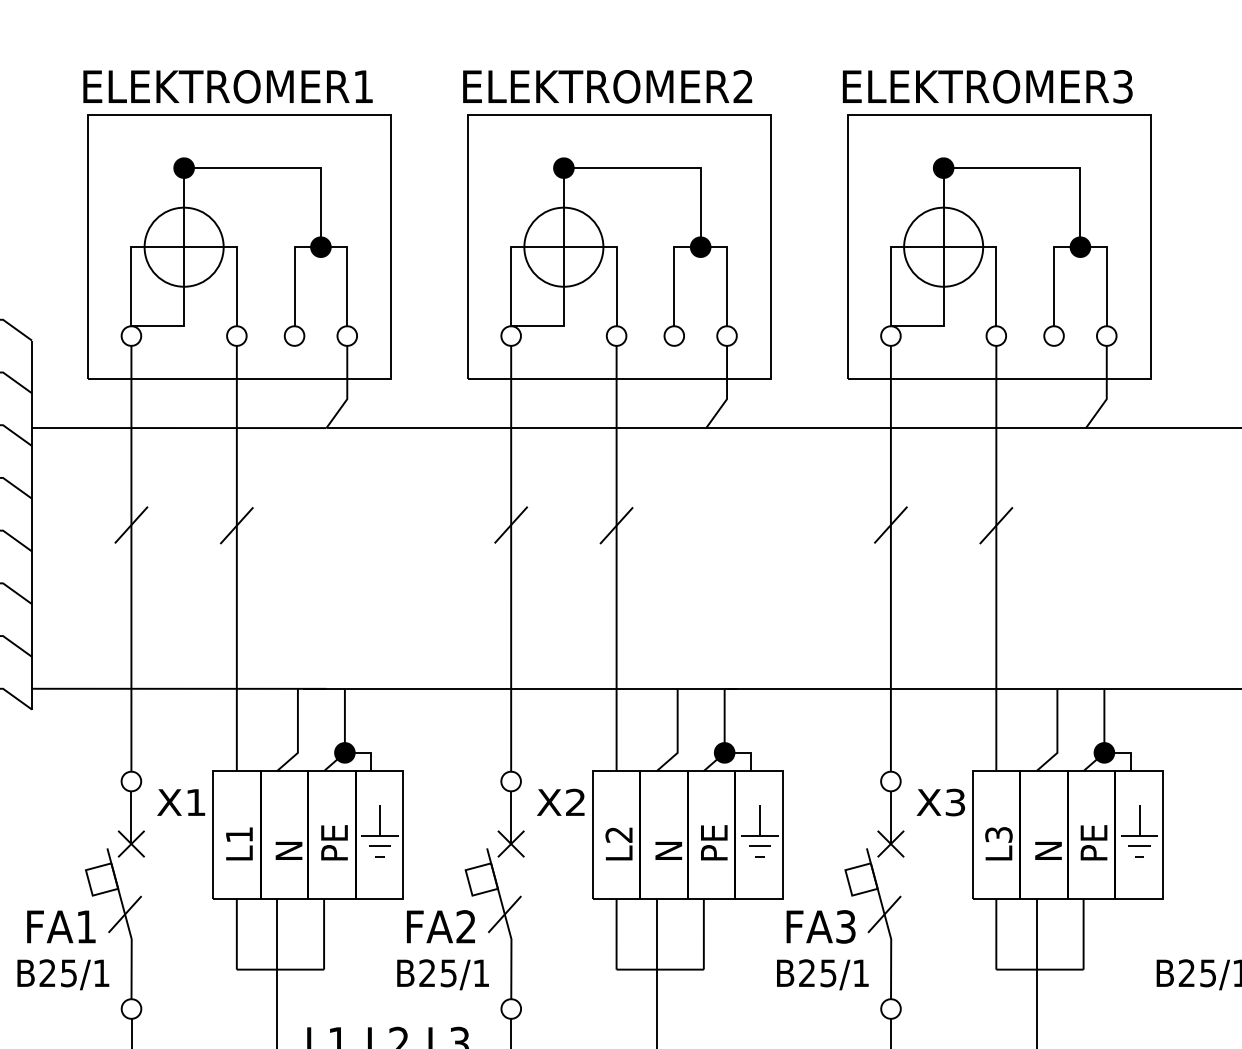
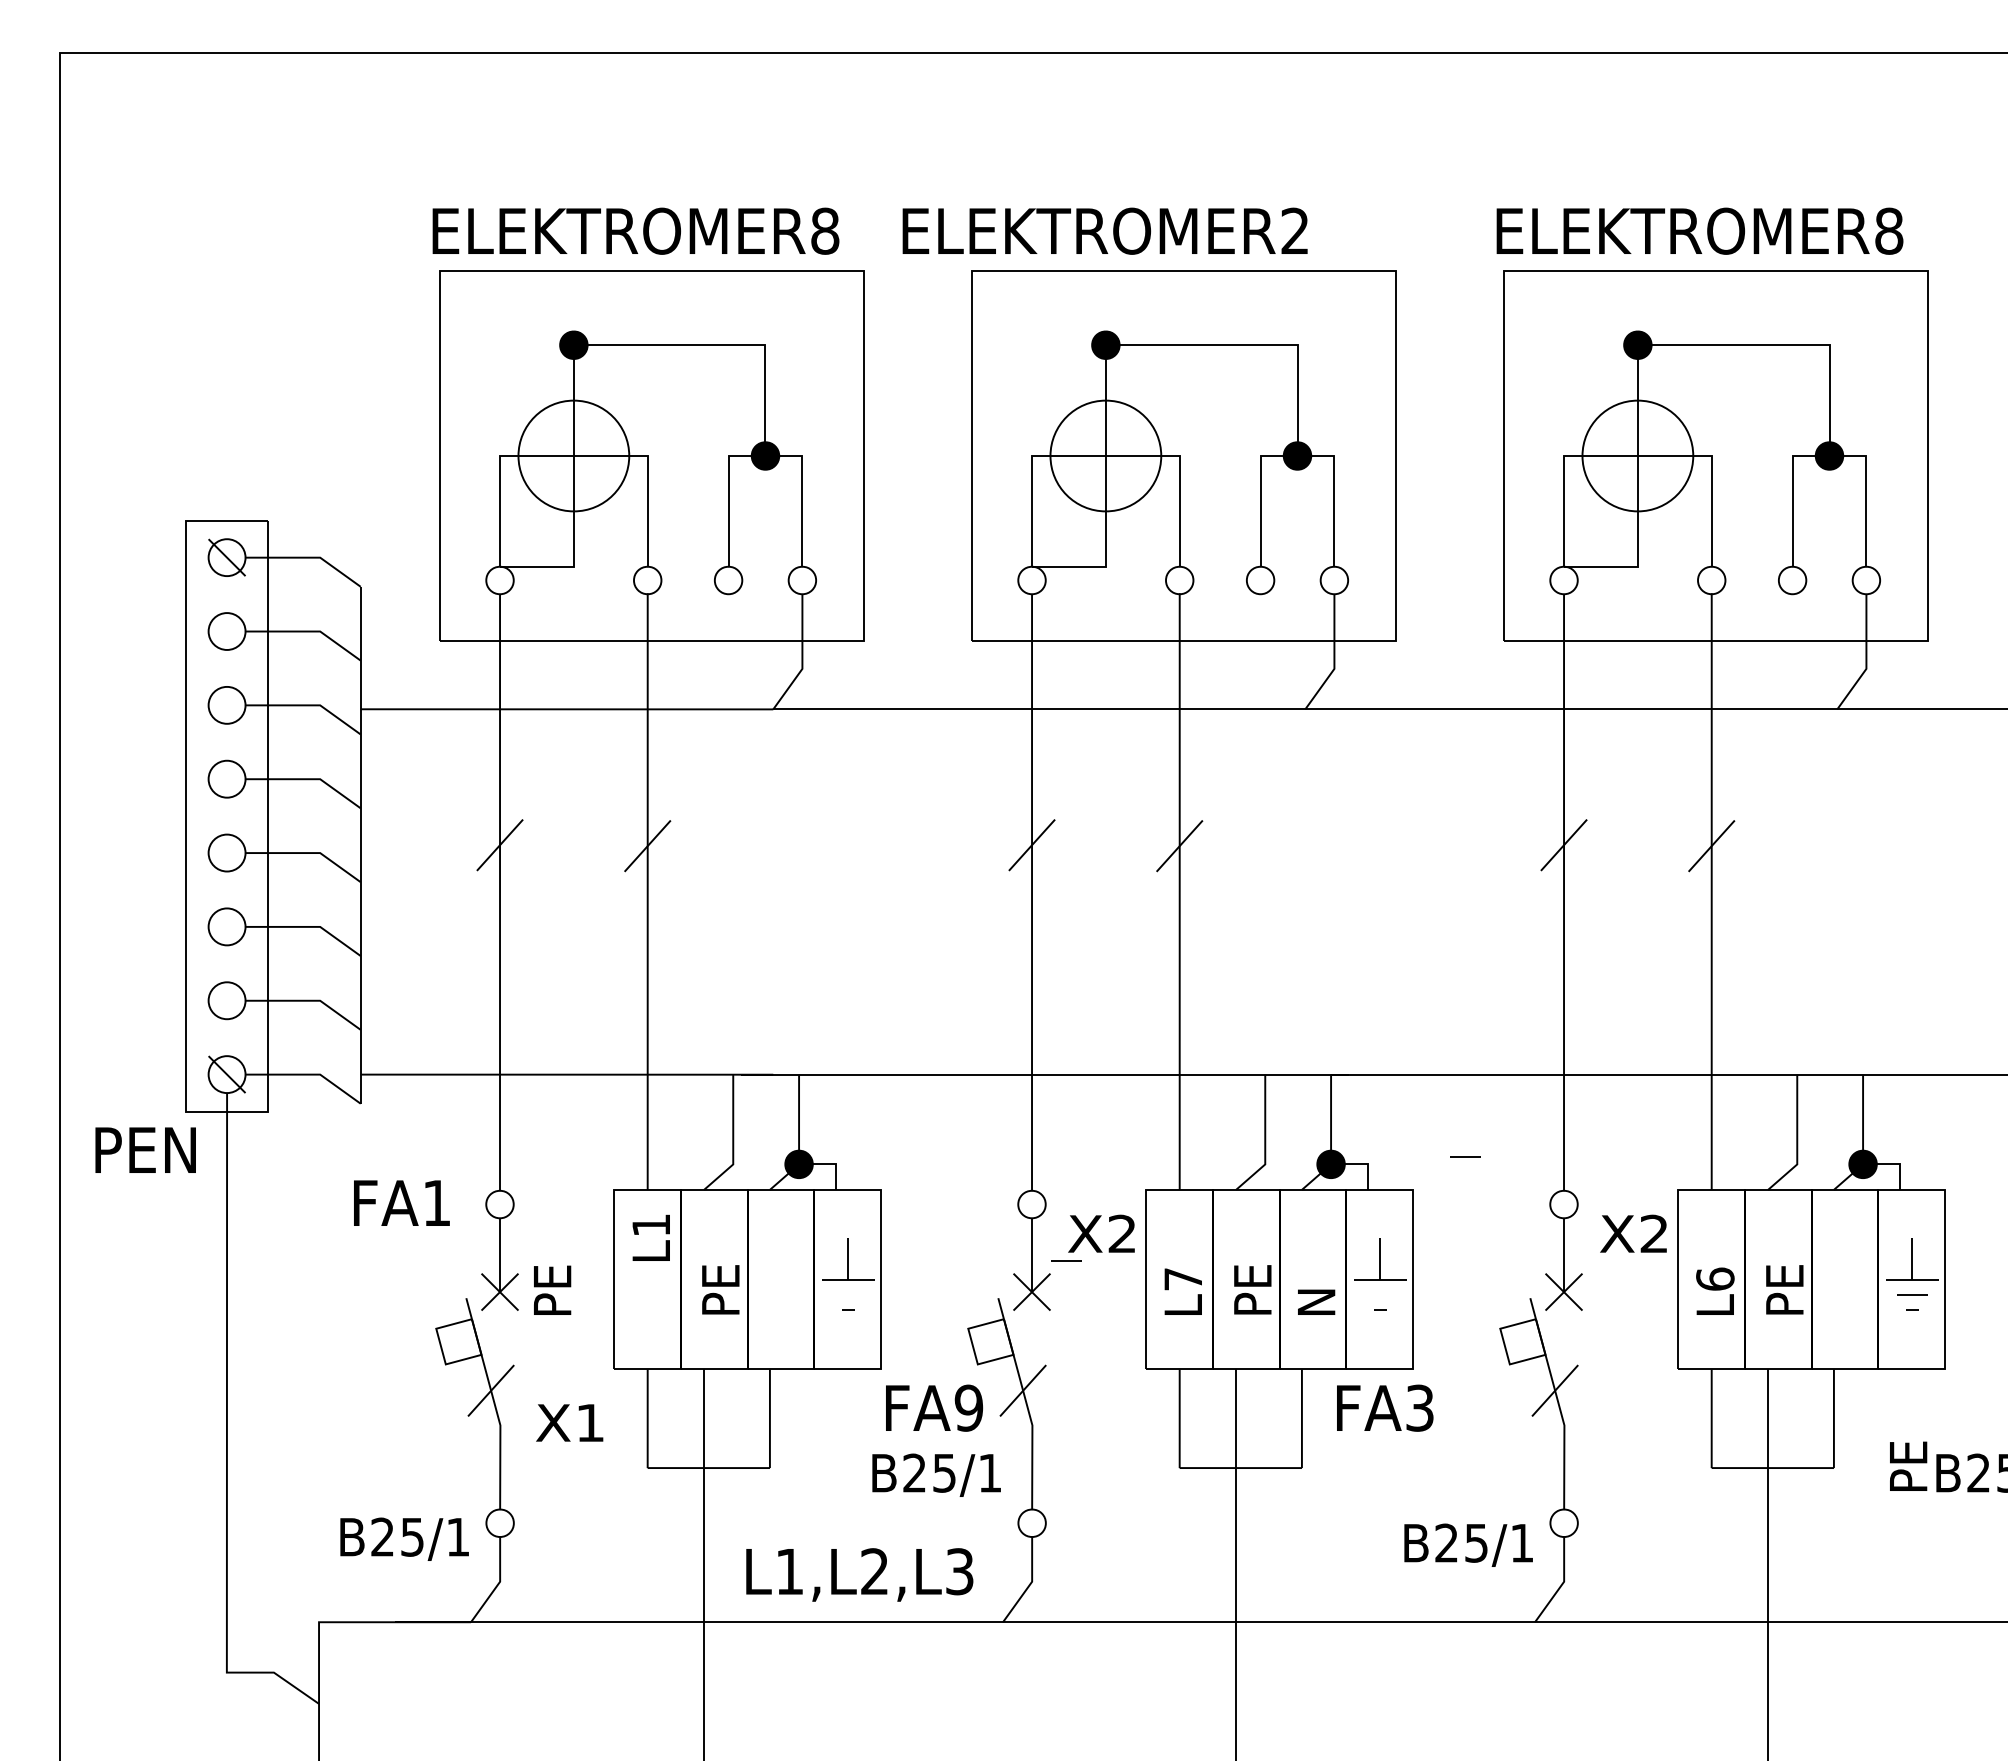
text: (363, 86) -> (825, 230), ELEKTROMER1 -> ELEKTROMER8
text: (607, 86) -> (1104, 230), moved
text: (1123, 86) -> (1889, 230), ELEKTROMER3 -> ELEKTROMER8
text: (181, 802) -> (569, 1422), moved
text: (954, 802) -> (1653, 1234), X3 -> X2
text: (999, 834) -> (1715, 1278), L3 -> L6
text: (618, 835) -> (1182, 1279), L2 -> L7
text: (288, 840) -> (720, 1287), N -> PE
text: (668, 840) -> (1252, 1287), N -> PE
text: (714, 840) -> (1316, 1287), PE -> N
text: (1048, 840) -> (1784, 1287), N -> PE
text: (334, 842) -> (552, 1289), moved
text: (1093, 842) -> (1908, 1465), moved
text: (238, 843) -> (650, 1237), moved
line: (380, 845) -> (1066, 1260), moved
line: (759, 845) -> (1465, 1156), moved
text: (61, 926) -> (401, 1202), moved
text: (465, 926) -> (968, 1407), FA2 -> FA9
text: (821, 926) -> (1385, 1407), moved
text: (63, 974) -> (404, 1538), moved
text: (822, 974) -> (1468, 1544), moved

